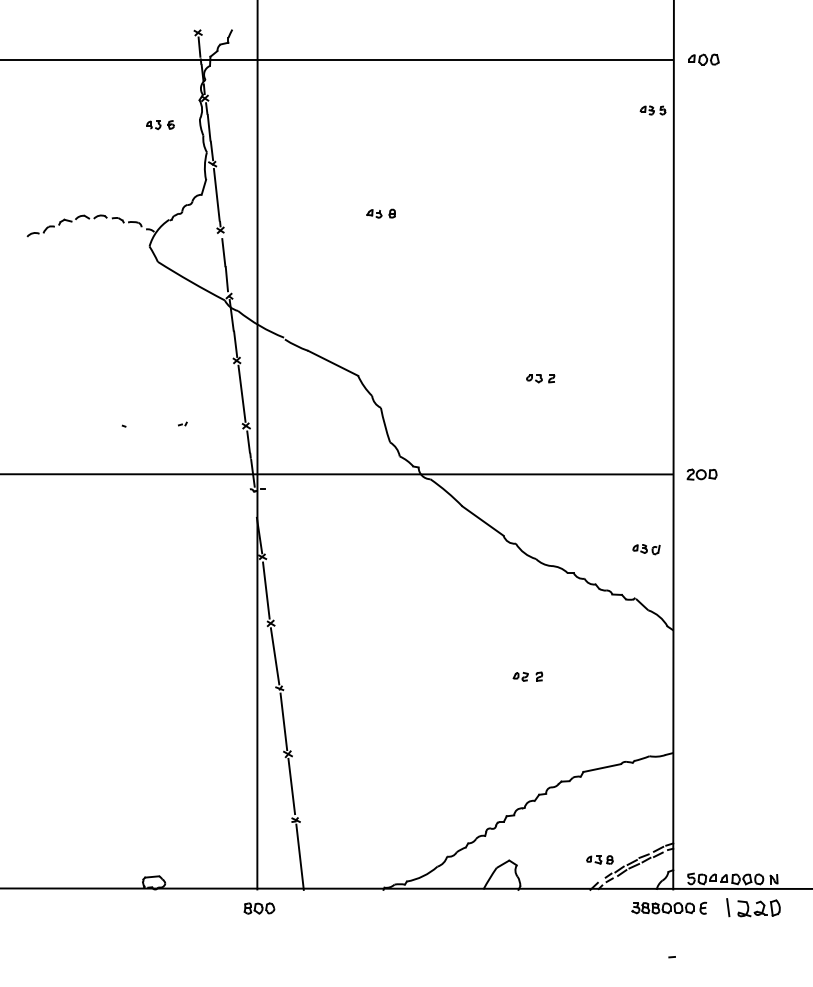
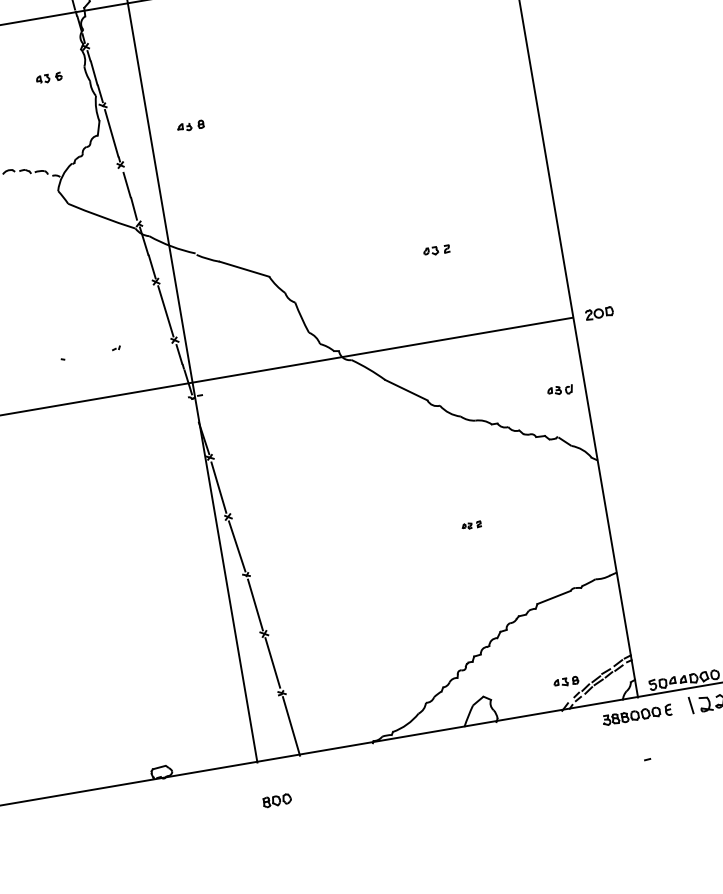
part: (380, 213) -> (190, 126), moved
part: (527, 676) -> (471, 525), size x0.7
part: (259, 908) -> (277, 800), moved

